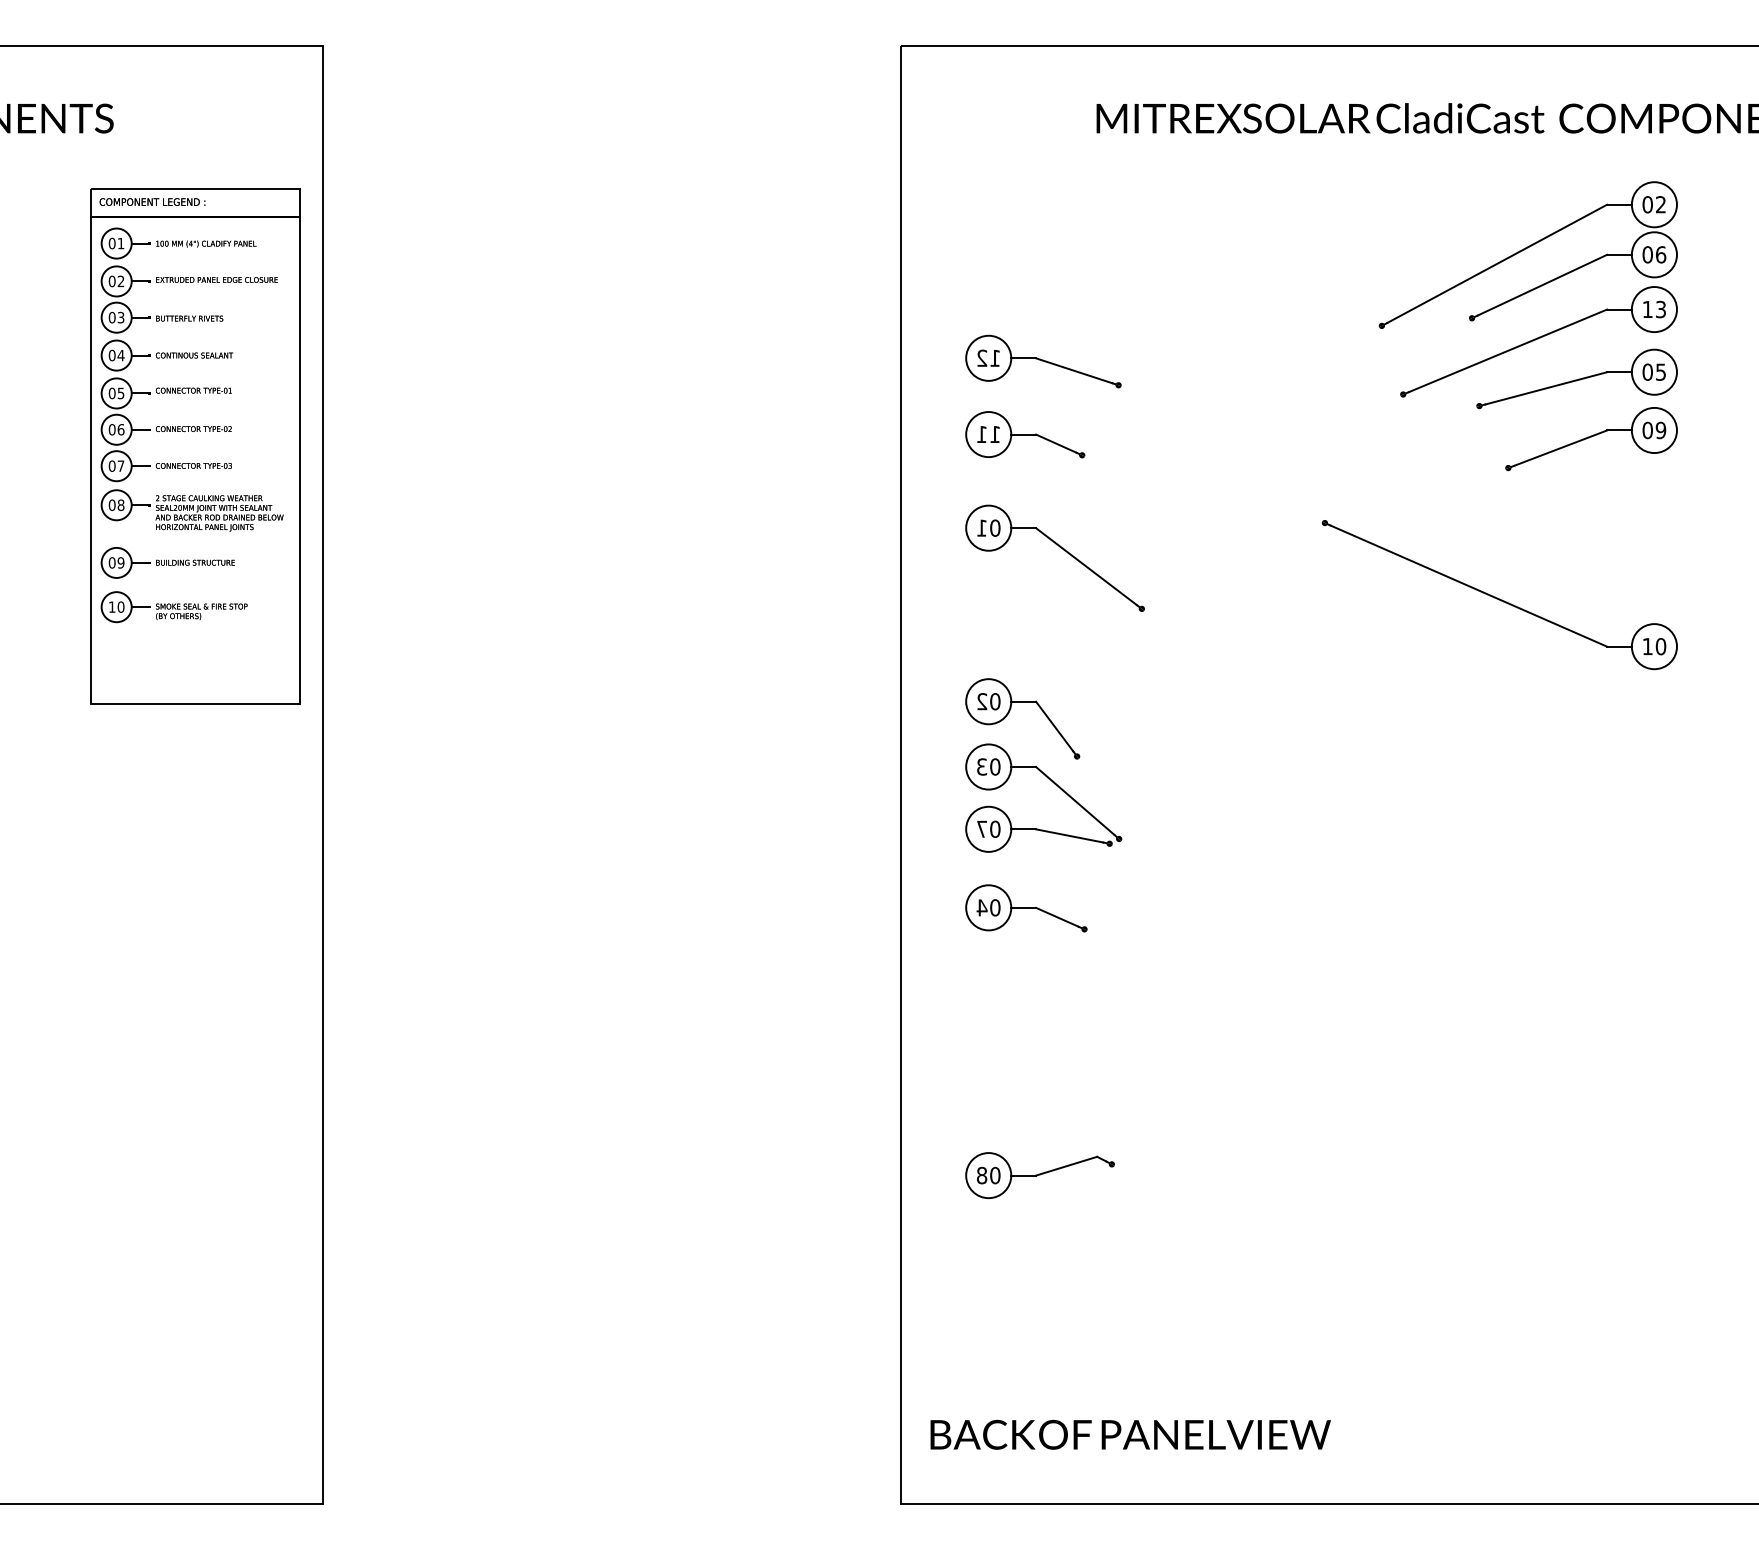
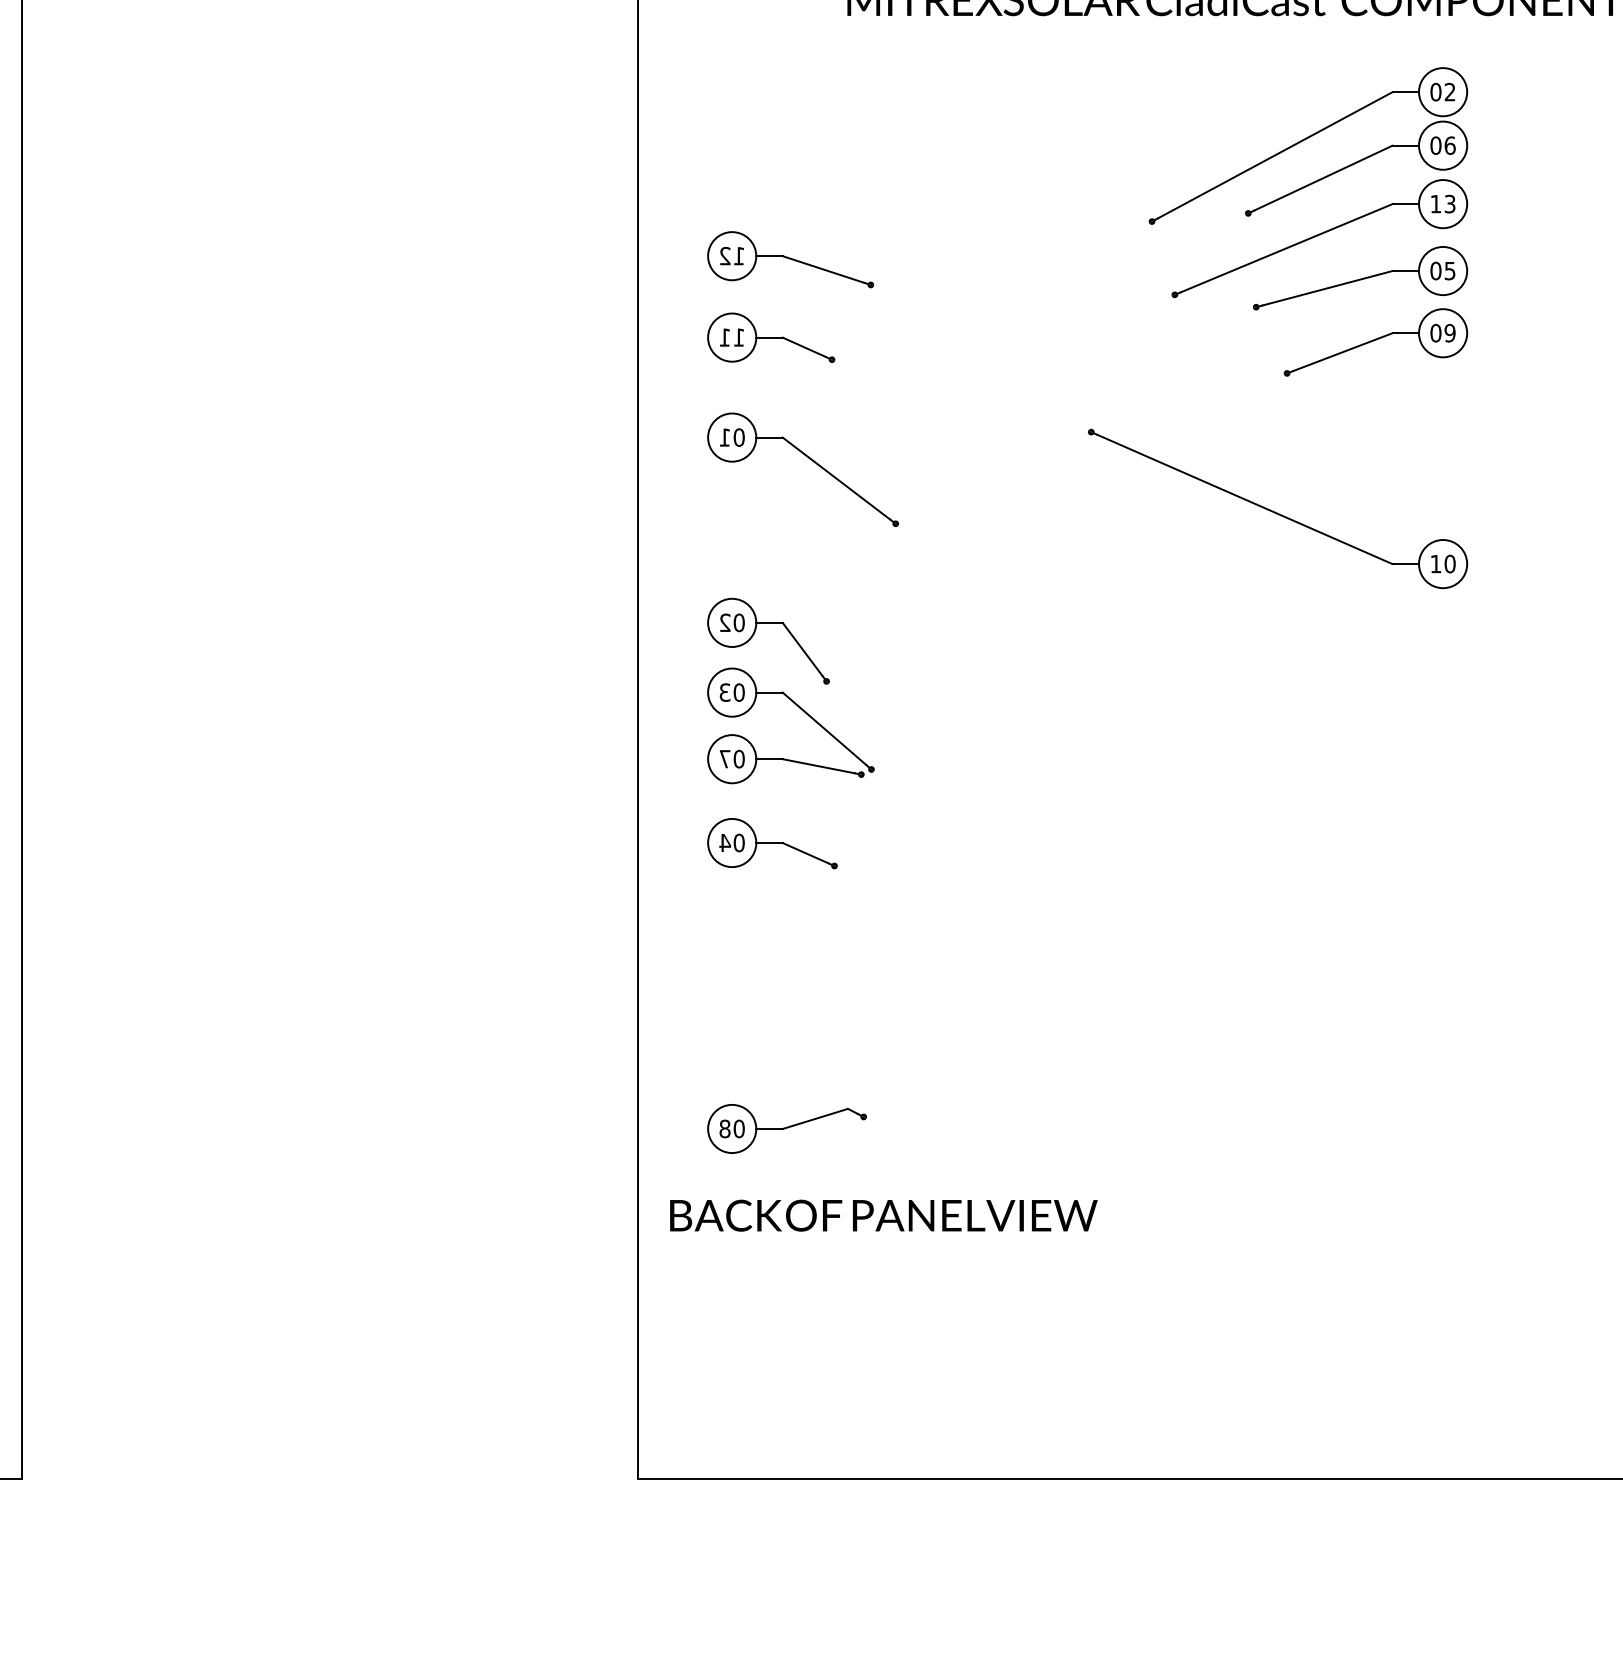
text: (1130, 1434) -> (883, 1215), moved

